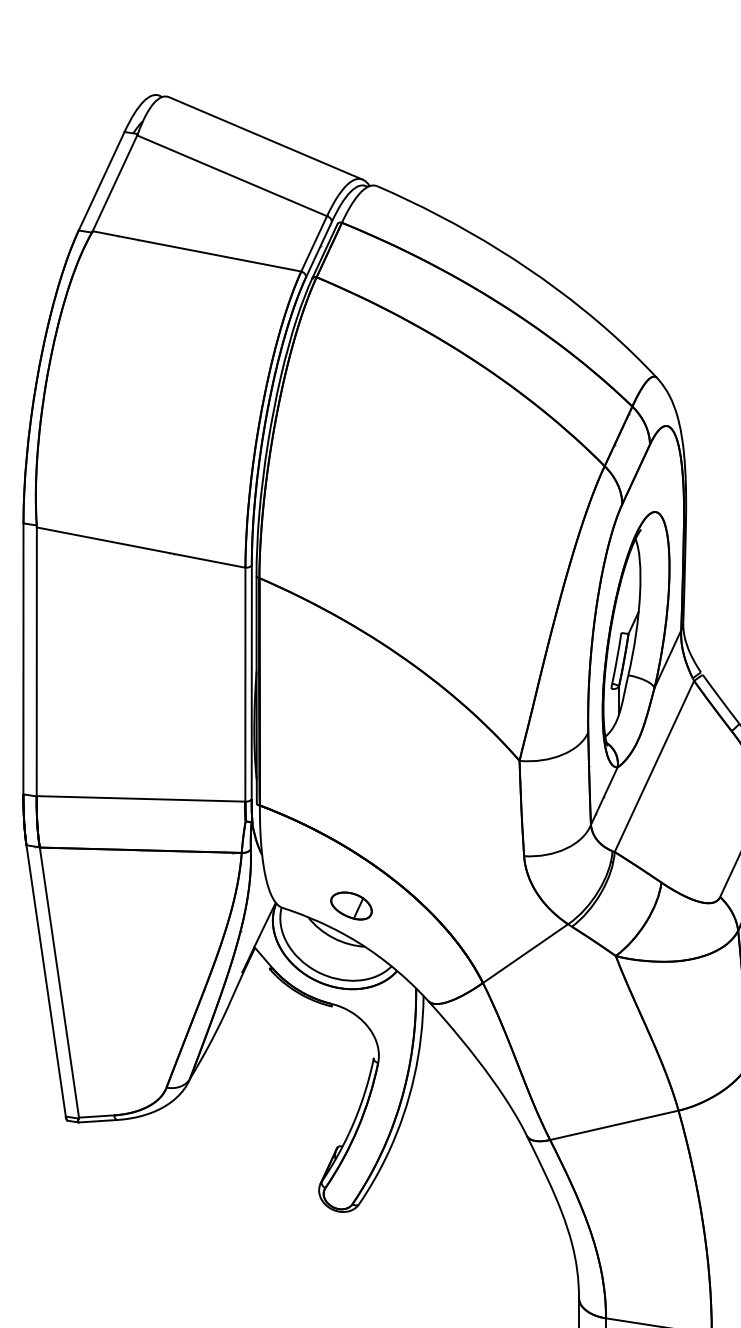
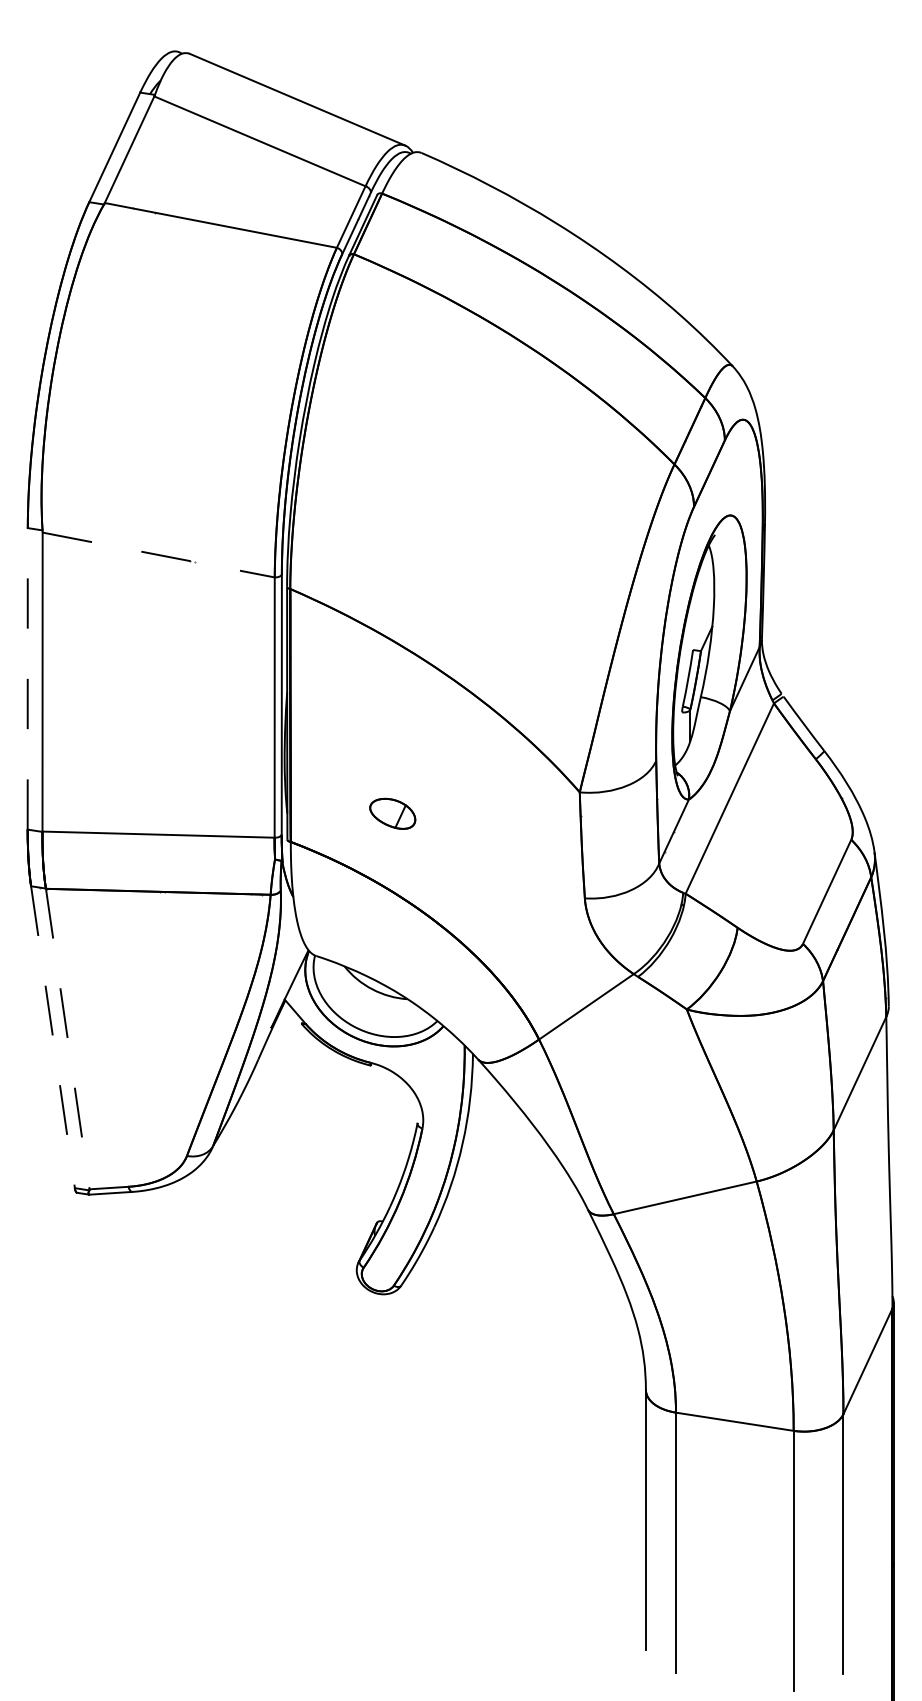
line: (141, 548) -> (159, 555), solid -> dashed
line: (23, 658) -> (27, 678), solid -> dashed
part: (351, 905) -> (392, 813), moved
line: (46, 981) -> (53, 1037), solid -> dashed
line: (59, 982) -> (67, 1039), solid -> dashed

